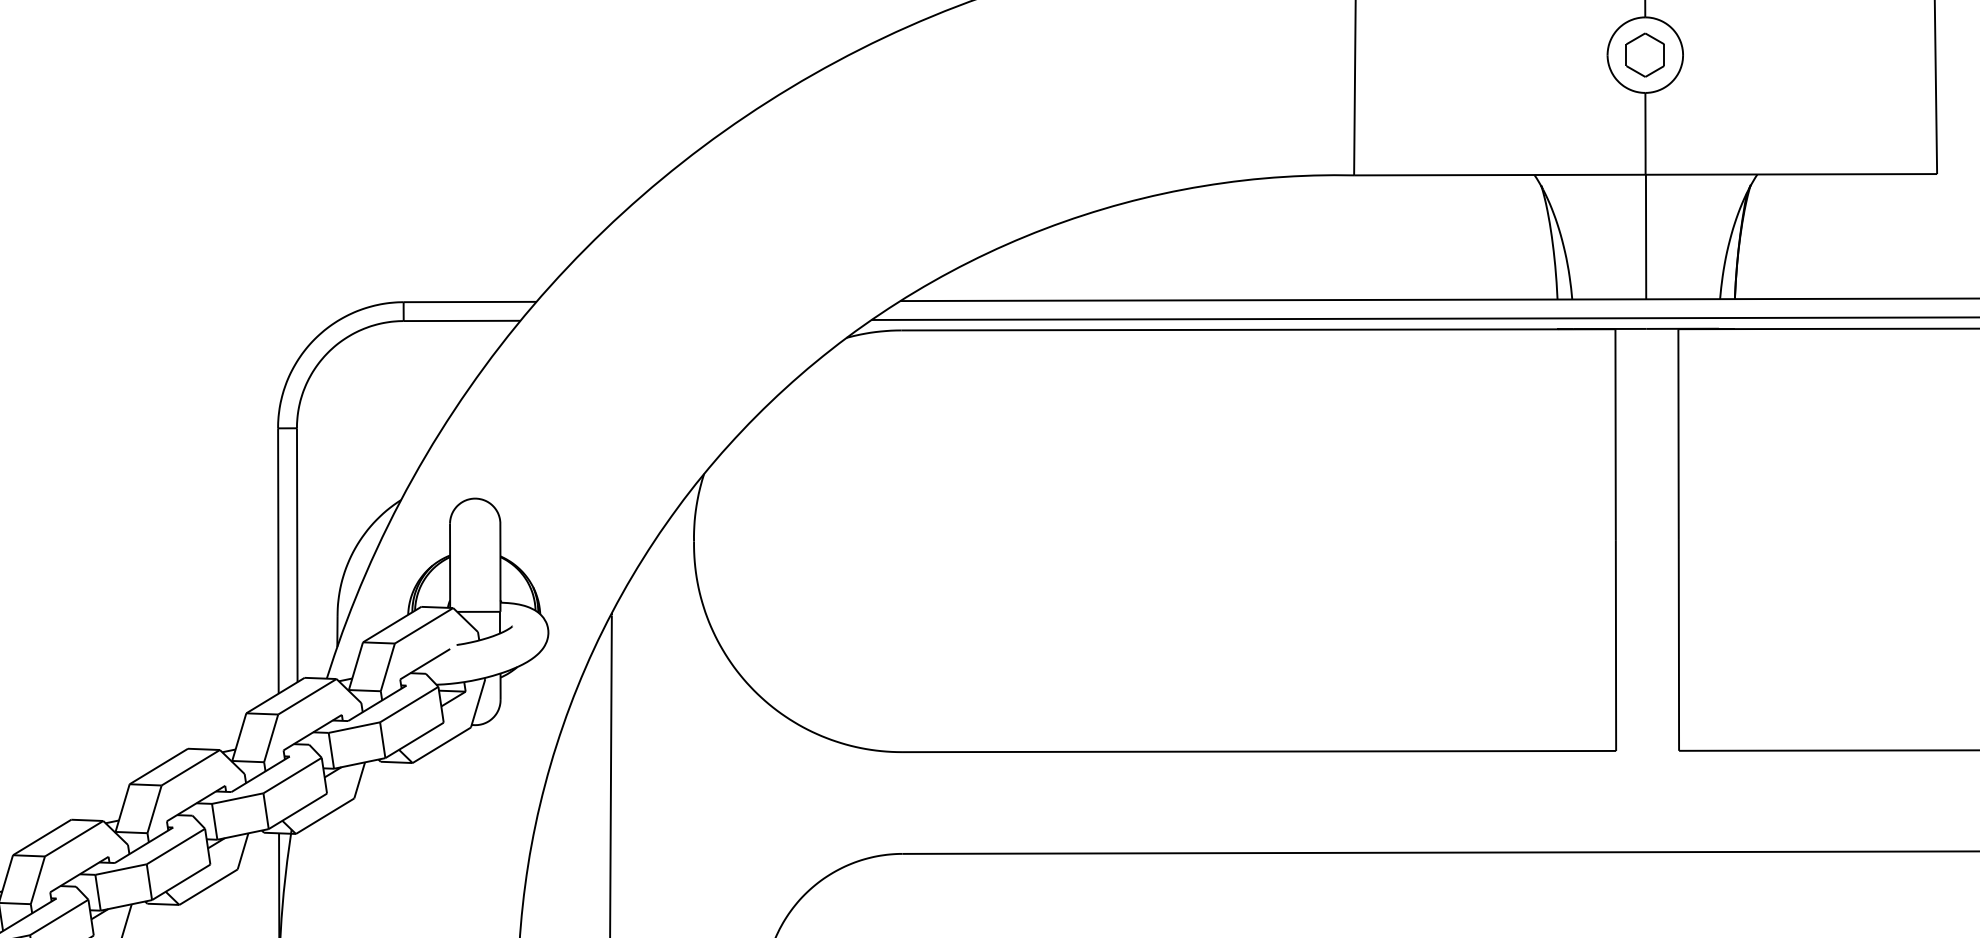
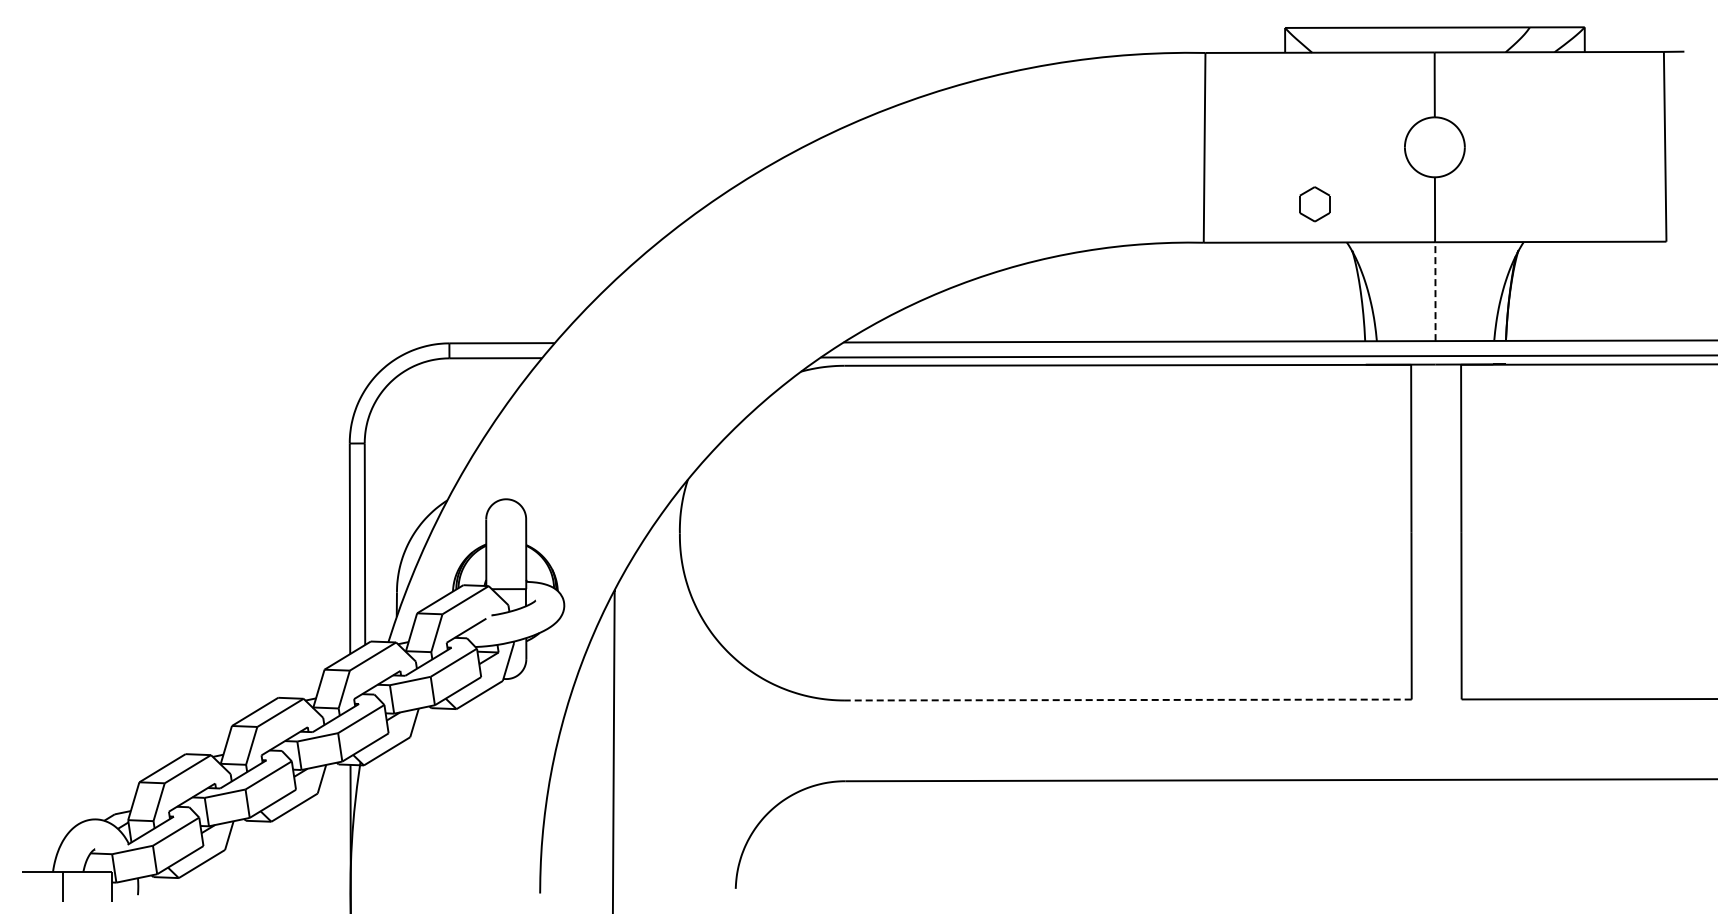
part: (1644, 55) -> (1314, 204), moved
line: (1646, 236) -> (1435, 291), solid -> dashed
line: (1258, 752) -> (1127, 700), solid -> dashed

